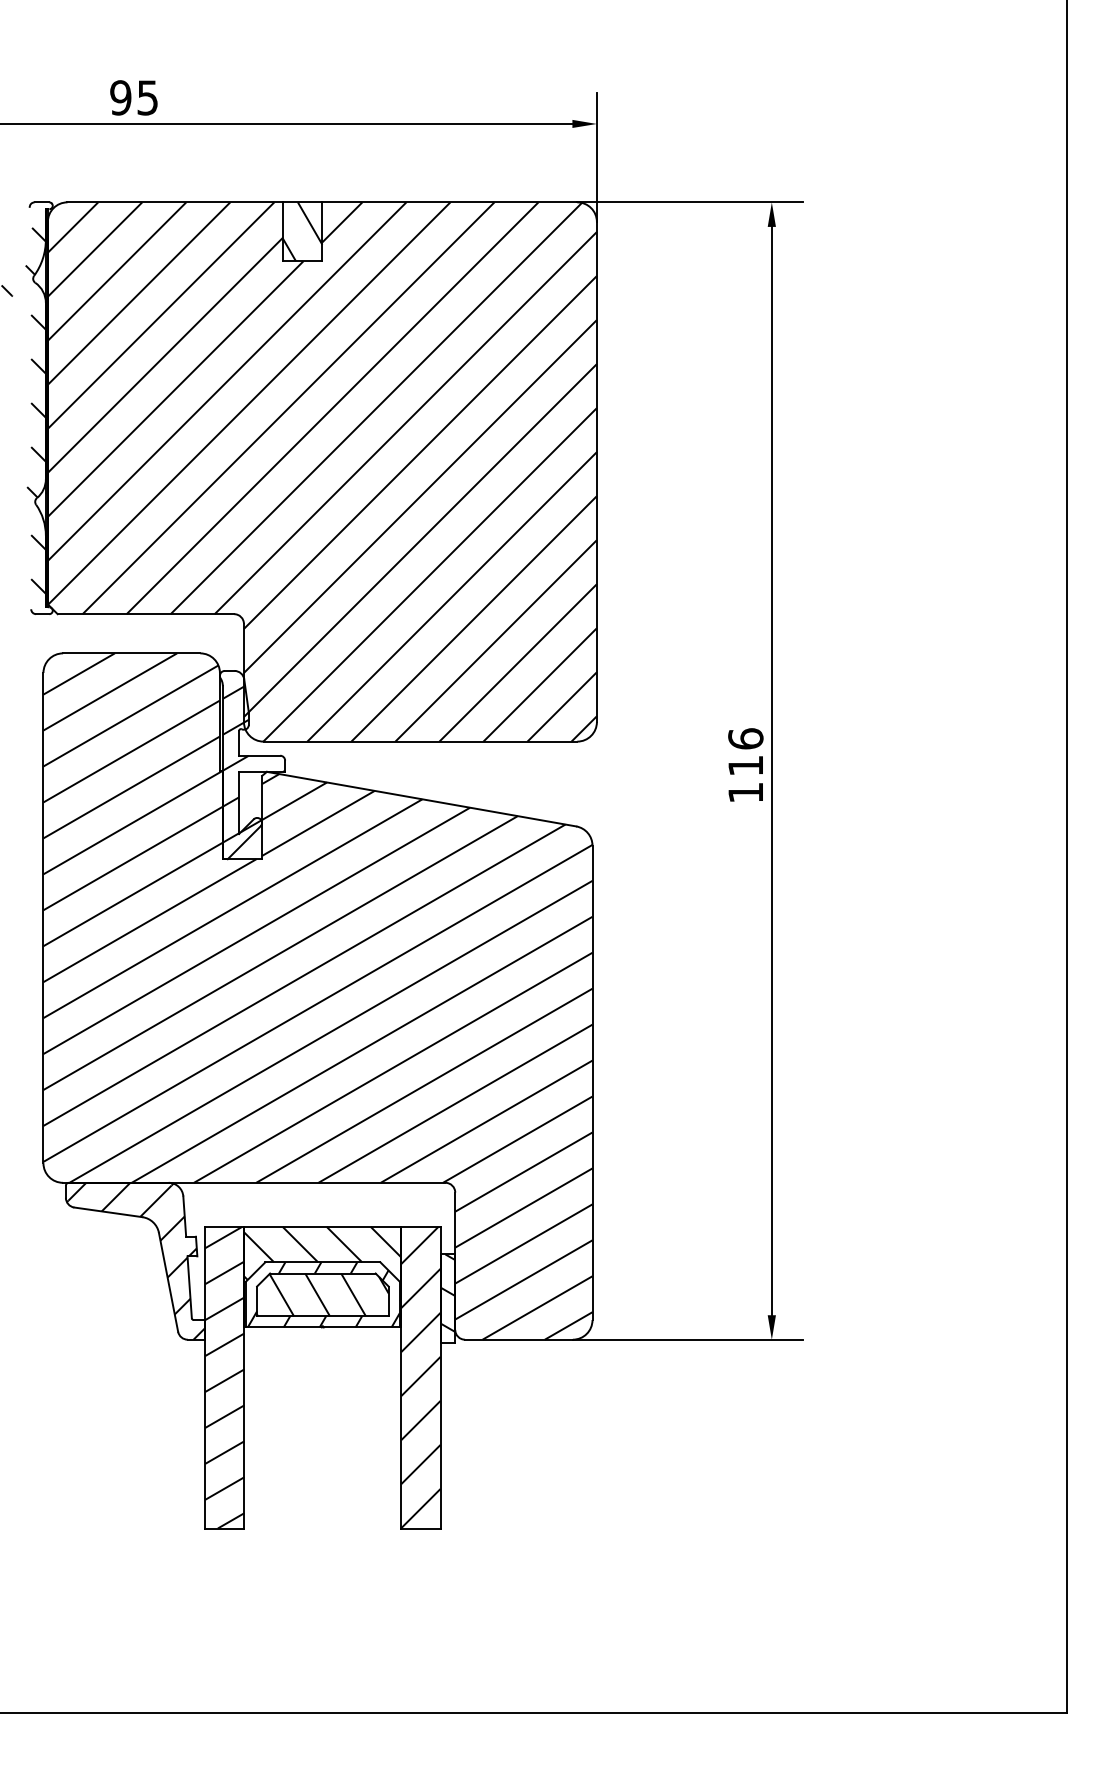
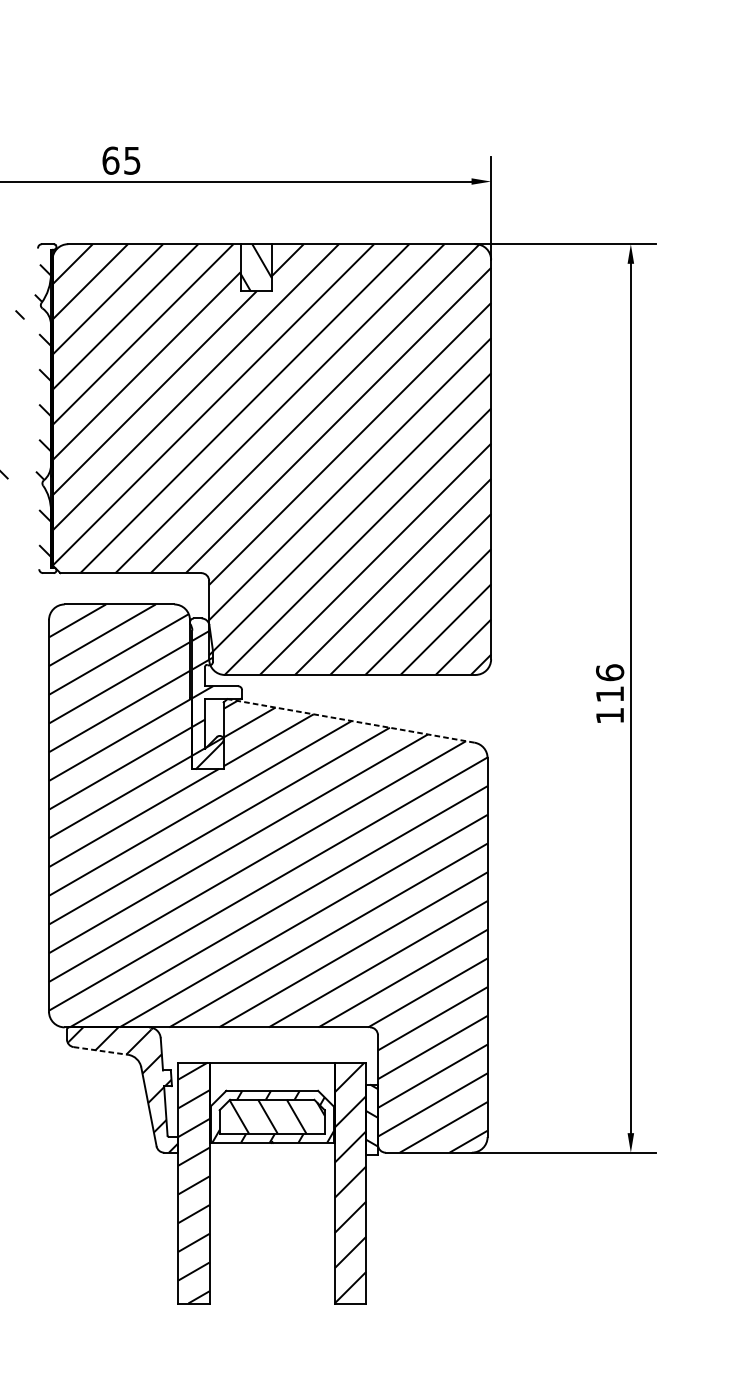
text: (120, 97) -> (110, 160), 95 -> 65
line: (421, 799) -> (351, 721), solid -> dashed
line: (108, 1212) -> (100, 1051), solid -> dashed
hatch: (322, 1274) -> (271, 1100), removed

